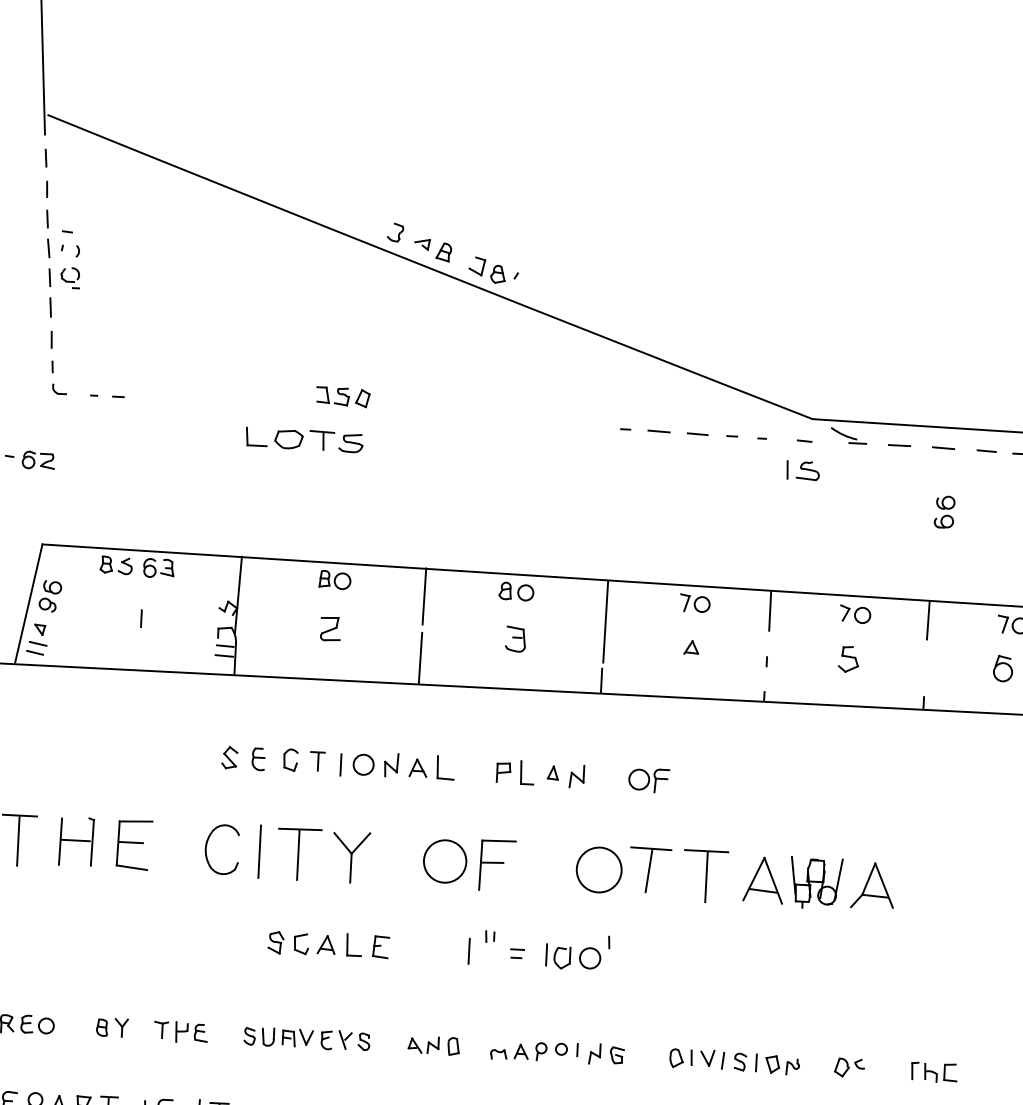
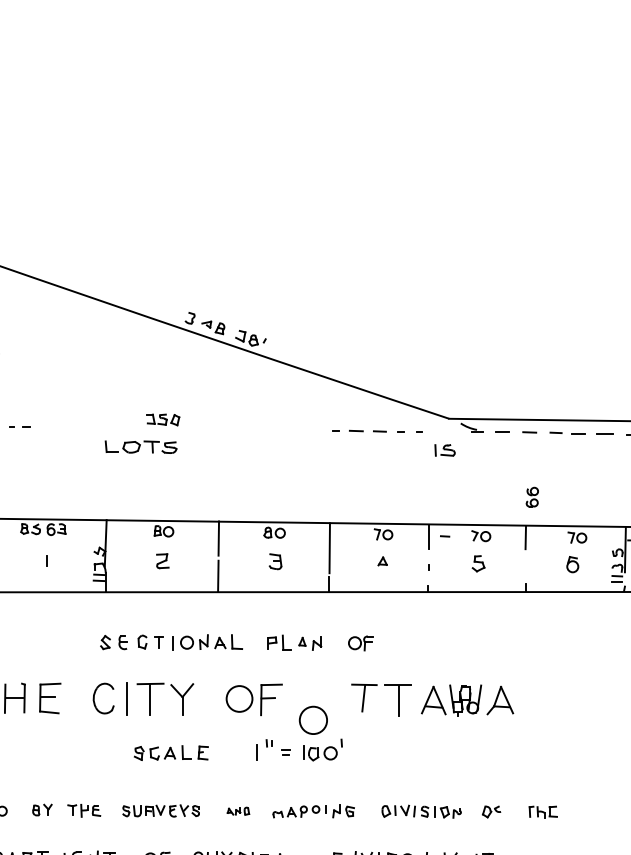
line: (805, 441) -> (445, 536), moved
part: (943, 510) -> (531, 496), moved
circle: (597, 868) -> (312, 719), moved
part: (434, 1046) -> (238, 811), size x0.7

